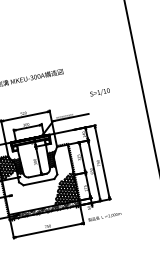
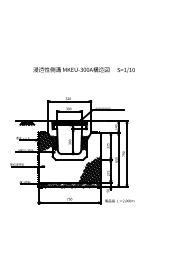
text: (99, 91) -> (125, 69), moved

